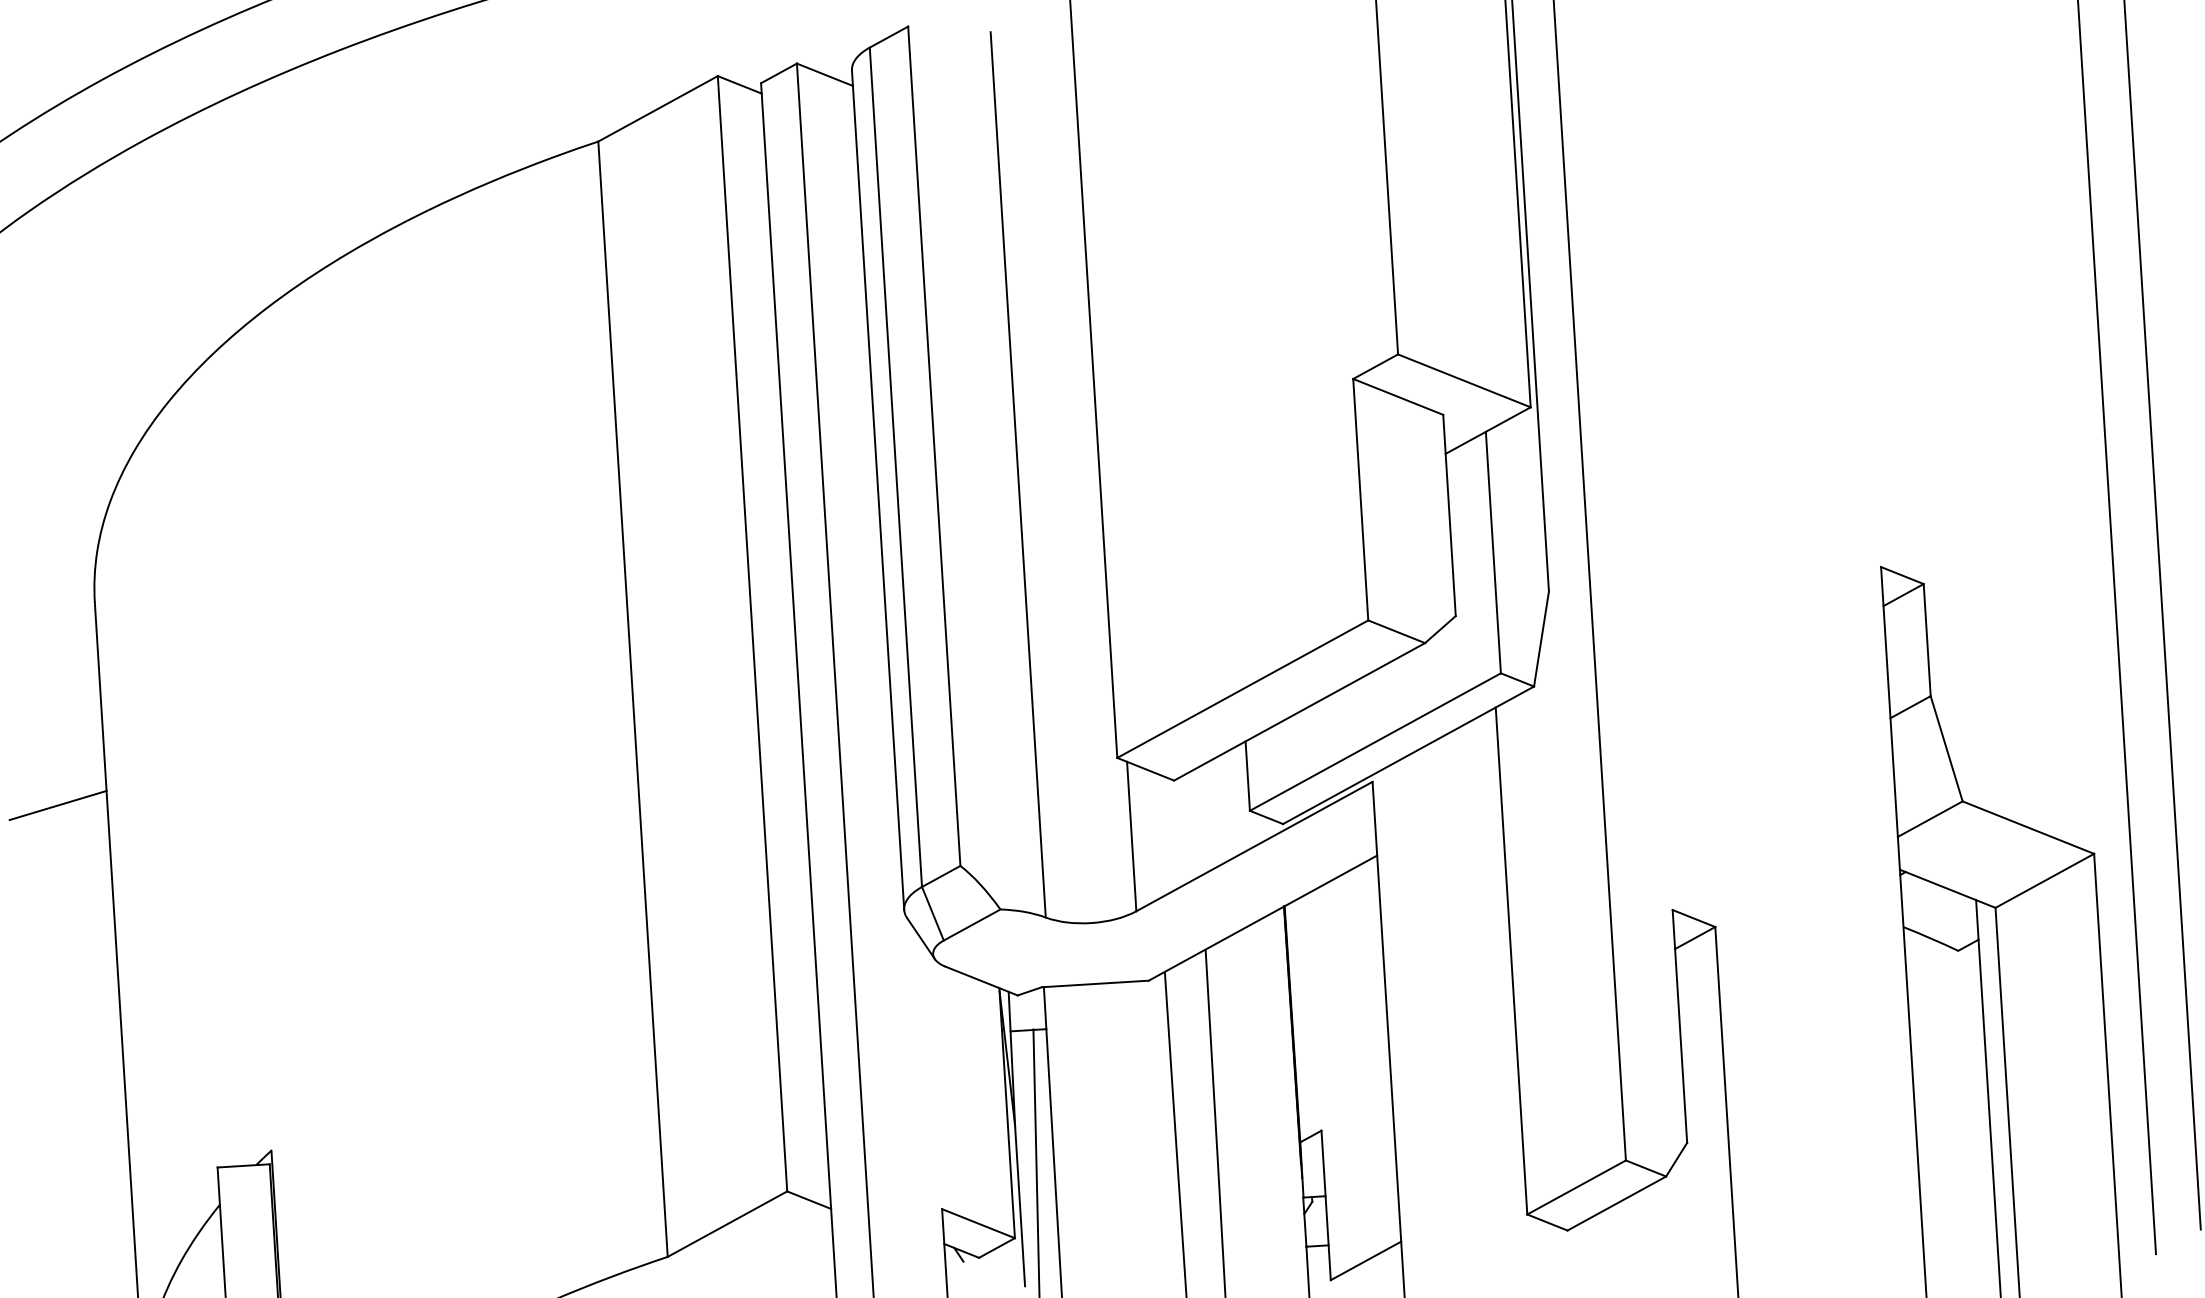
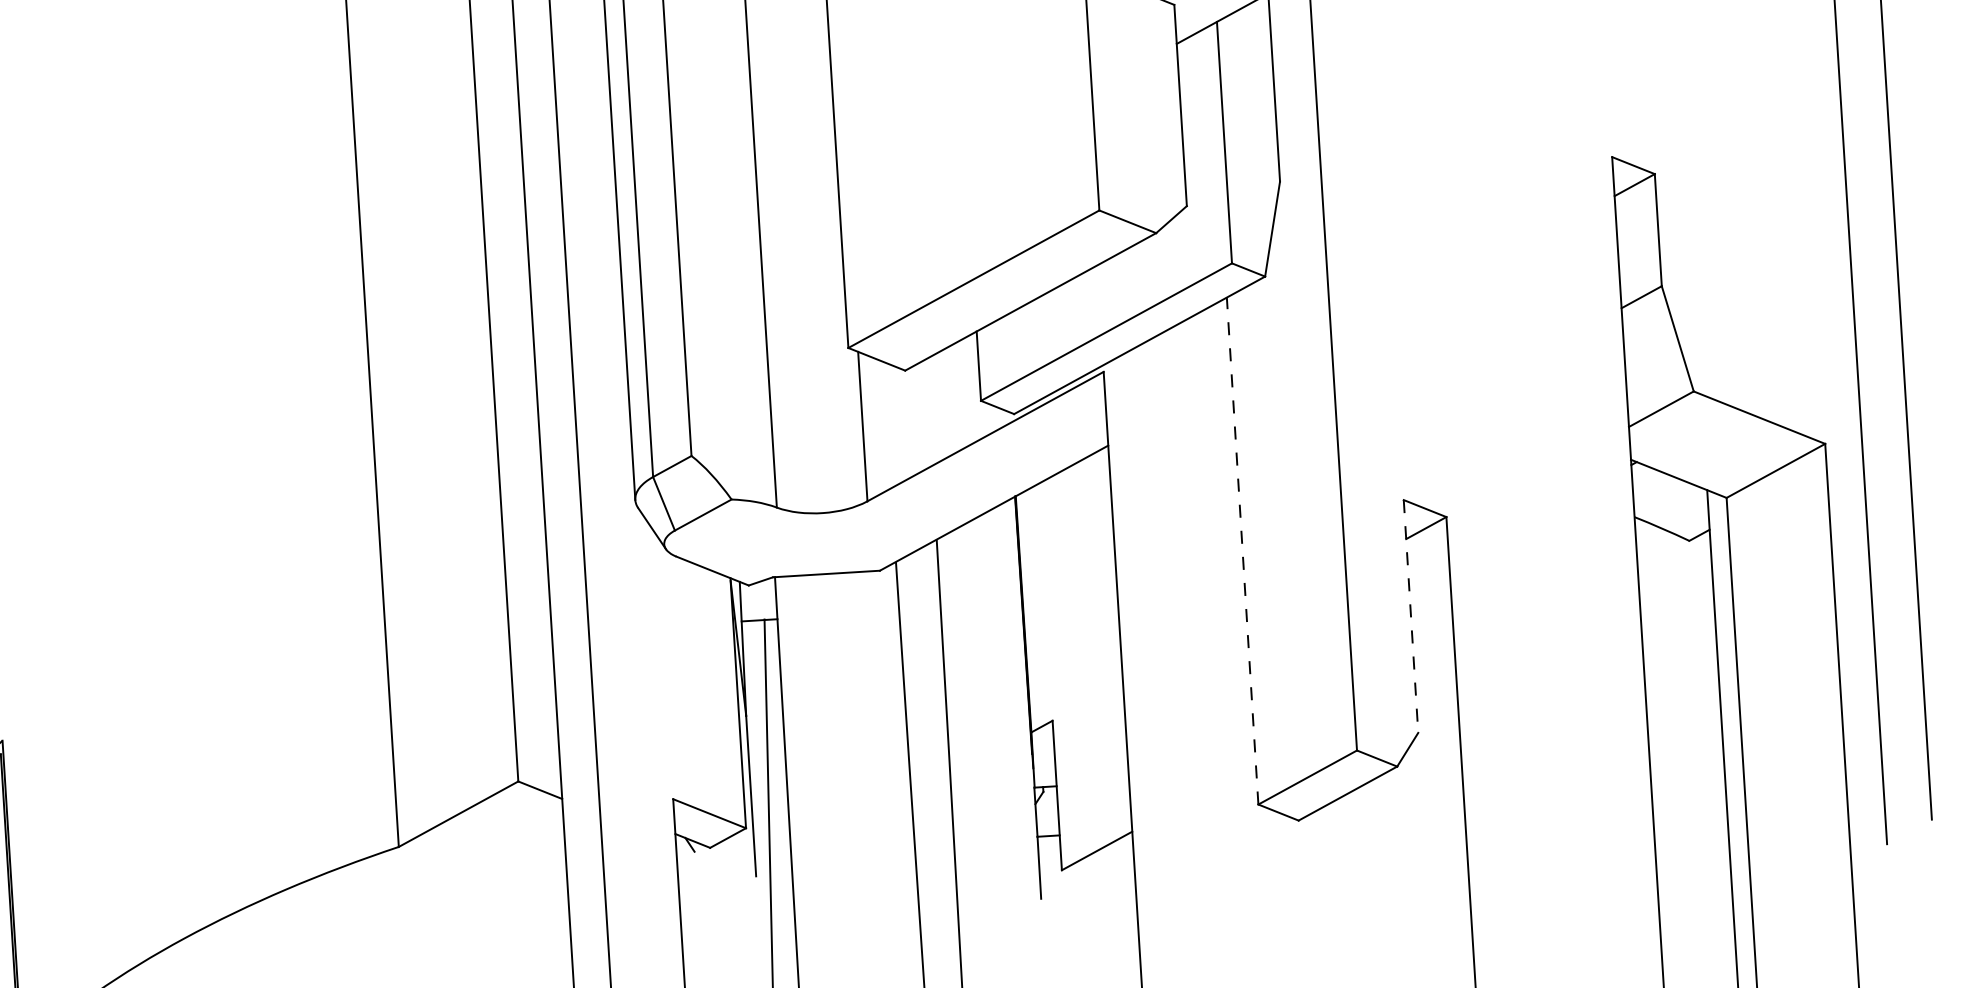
line: (1511, 961) -> (1242, 551), solid -> dashed
line: (1679, 1026) -> (1410, 616), solid -> dashed

